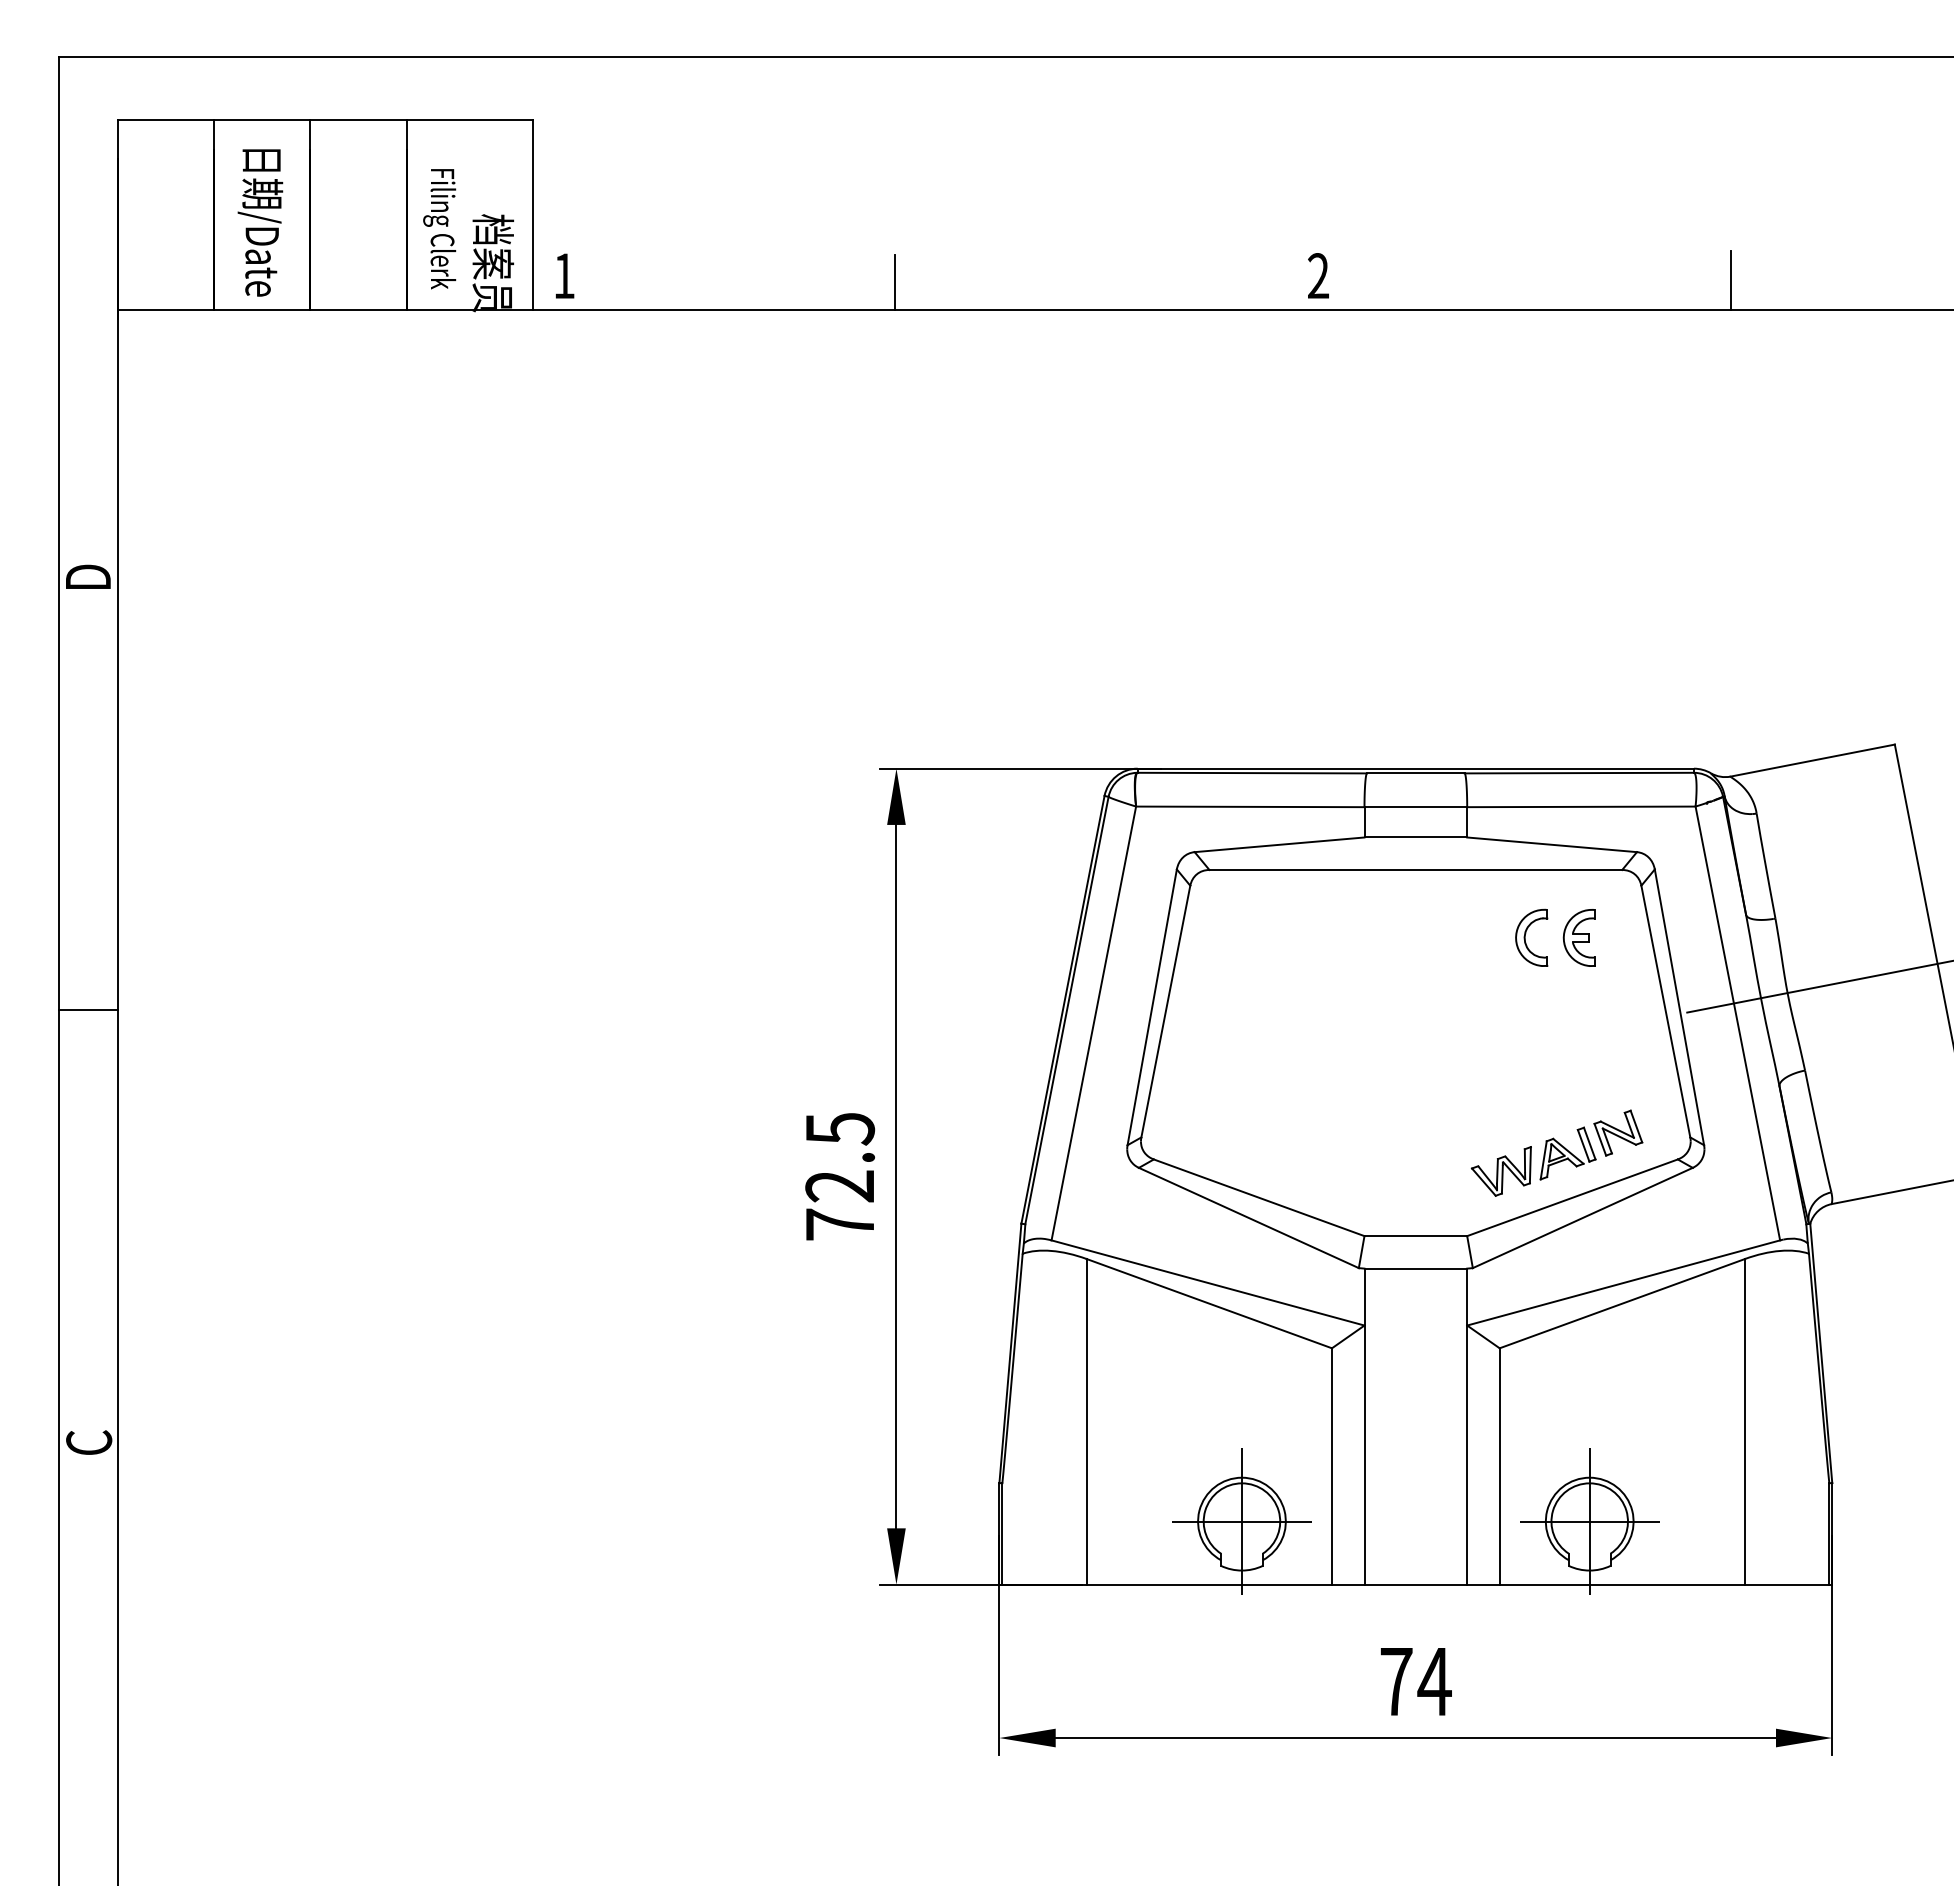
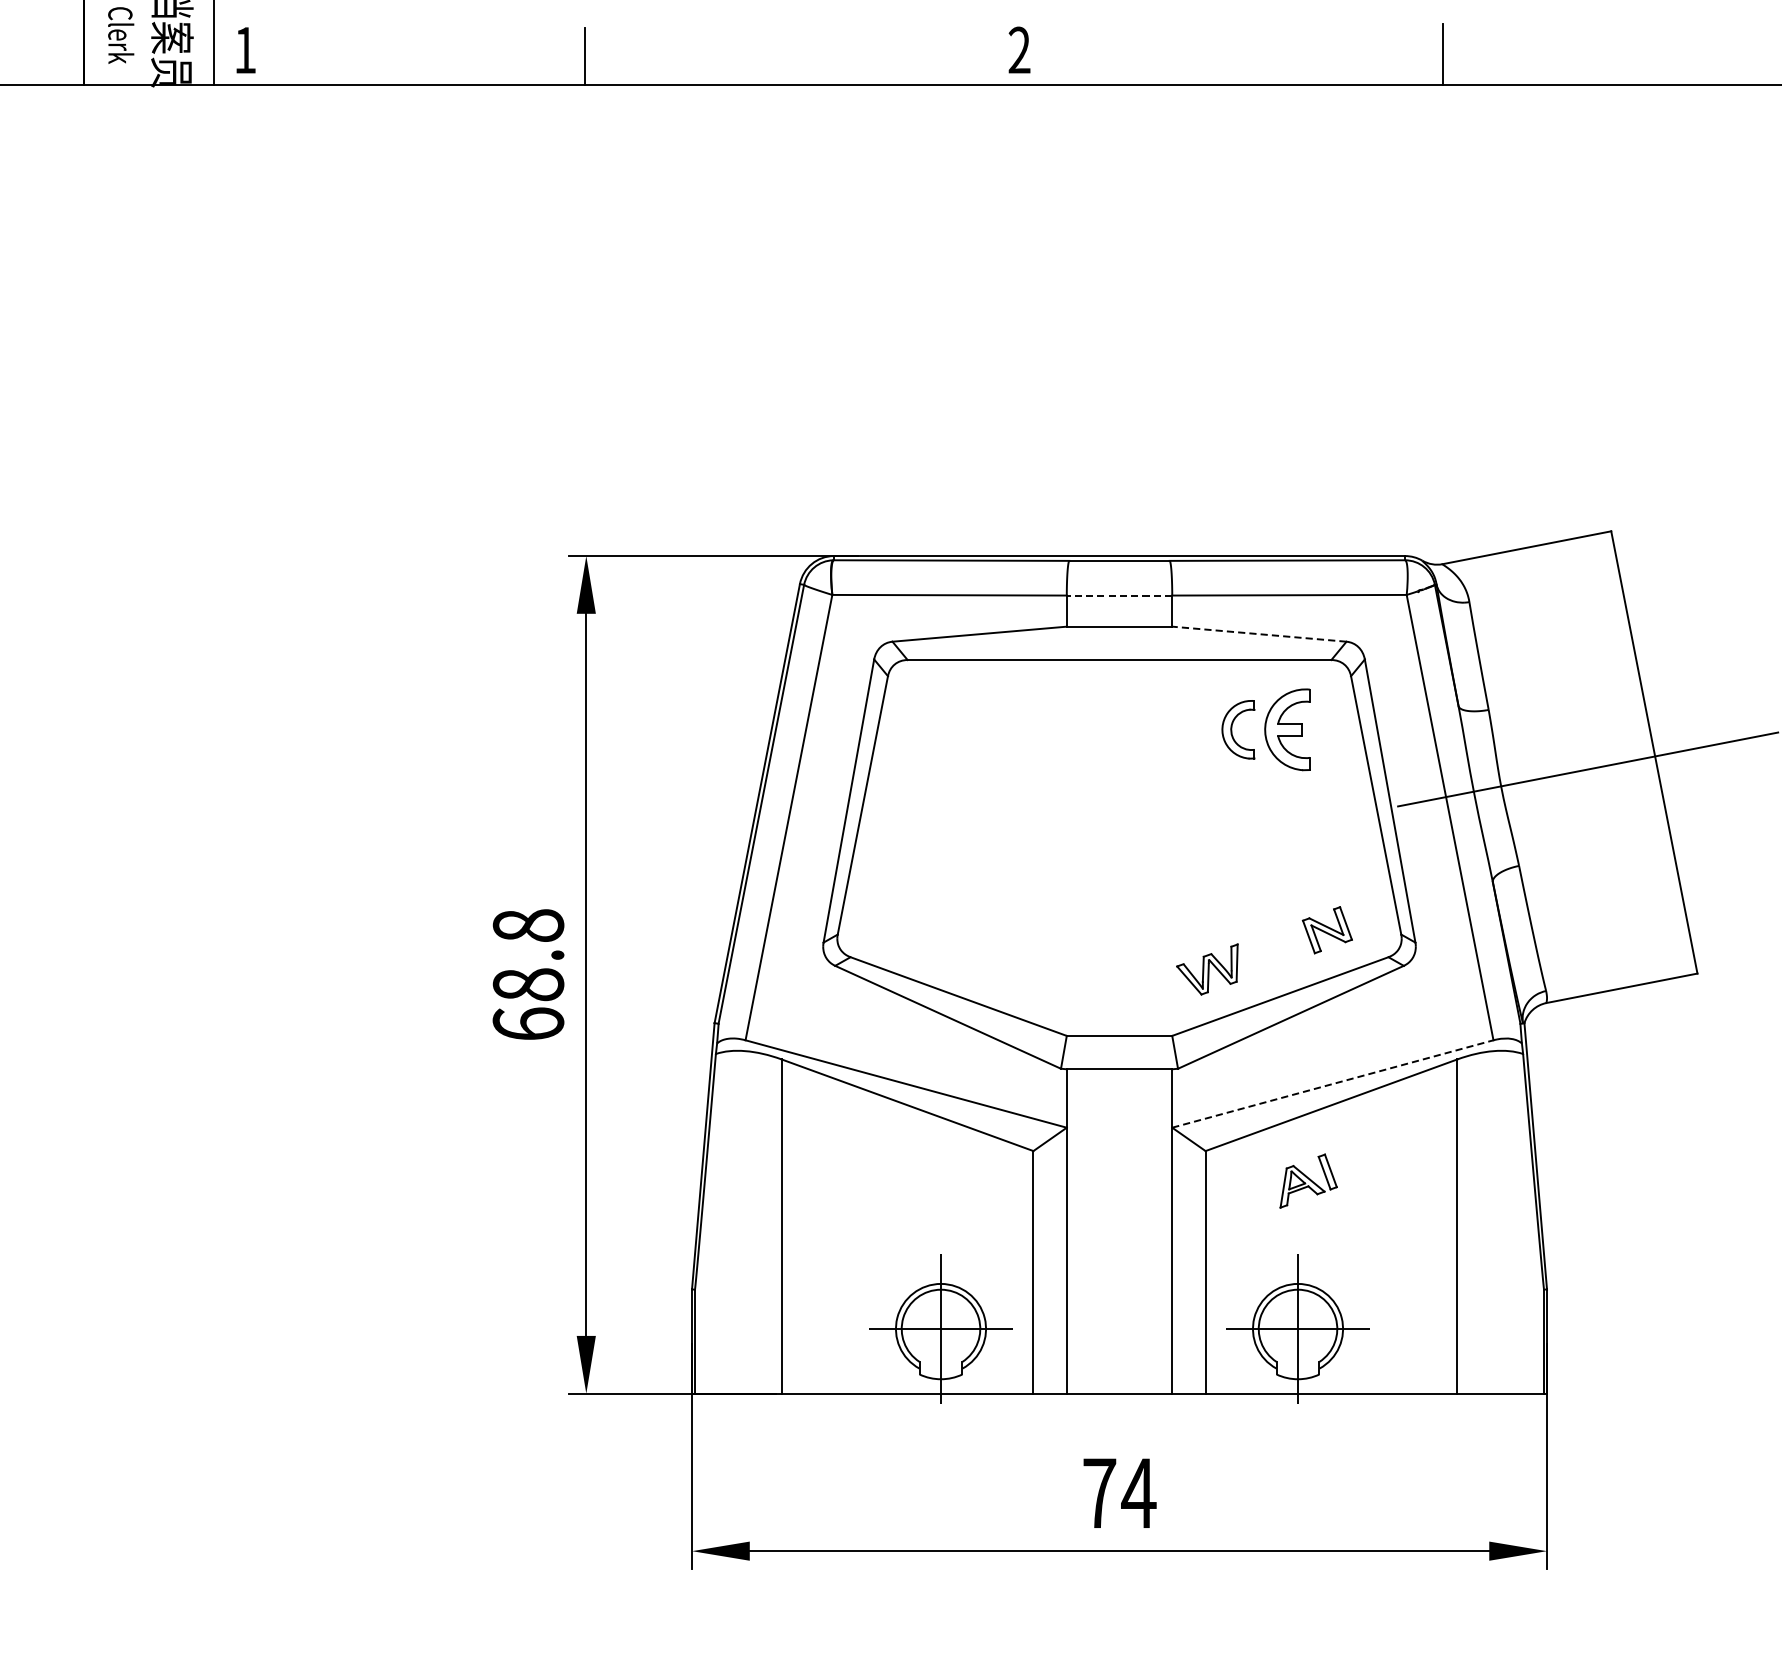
line: (1415, 807) -> (1119, 595), solid -> dashed
line: (1551, 844) -> (1258, 633), solid -> dashed
part: (1578, 937) -> (1286, 729), size x1.4
part: (1567, 1153) -> (1308, 1181), moved
text: (840, 1176) -> (528, 974), 72.5 -> 68.8
line: (1624, 1282) -> (1333, 1083), solid -> dashed

